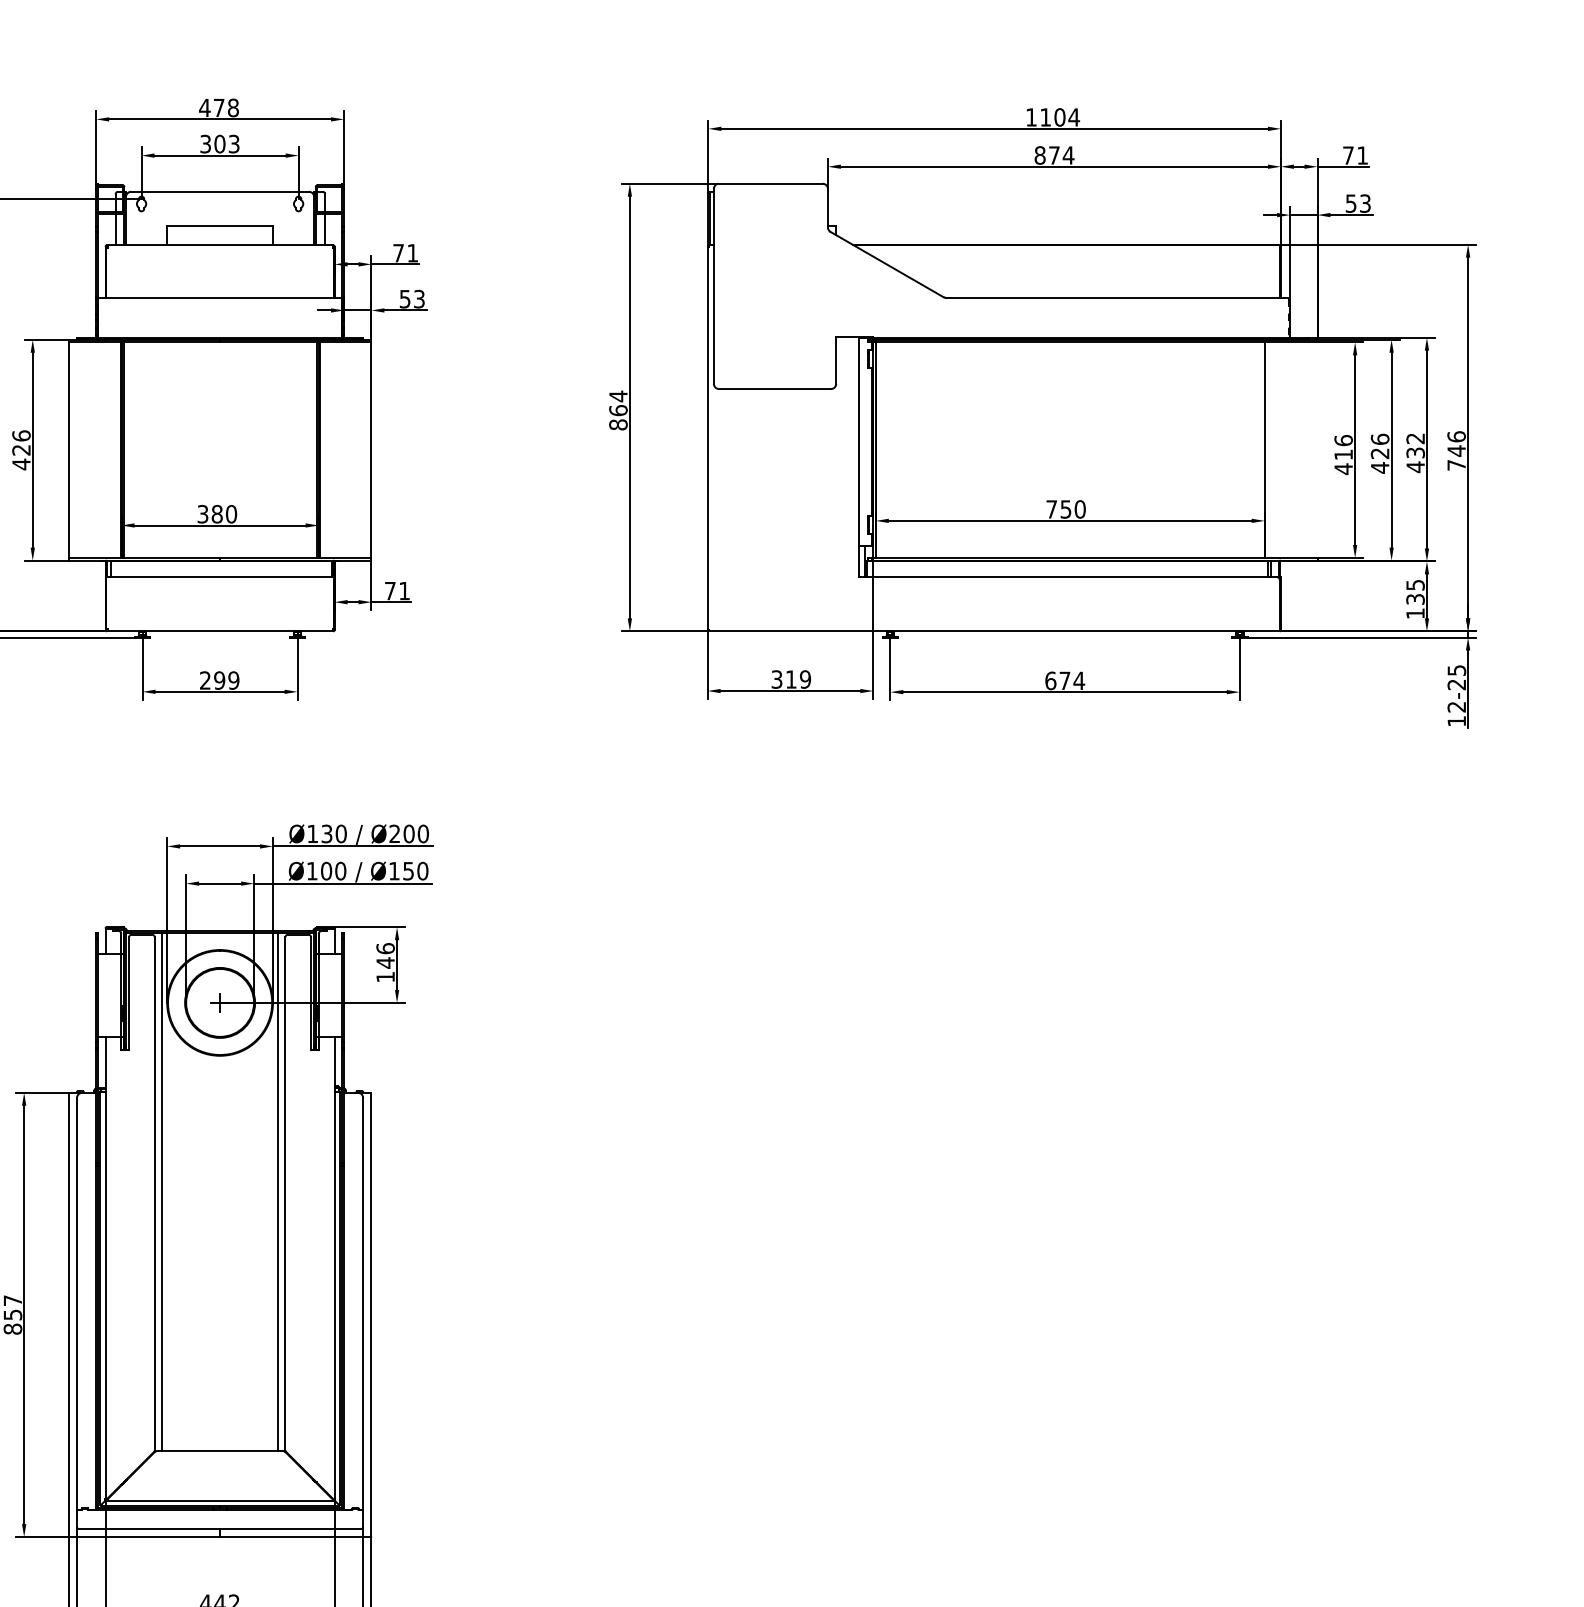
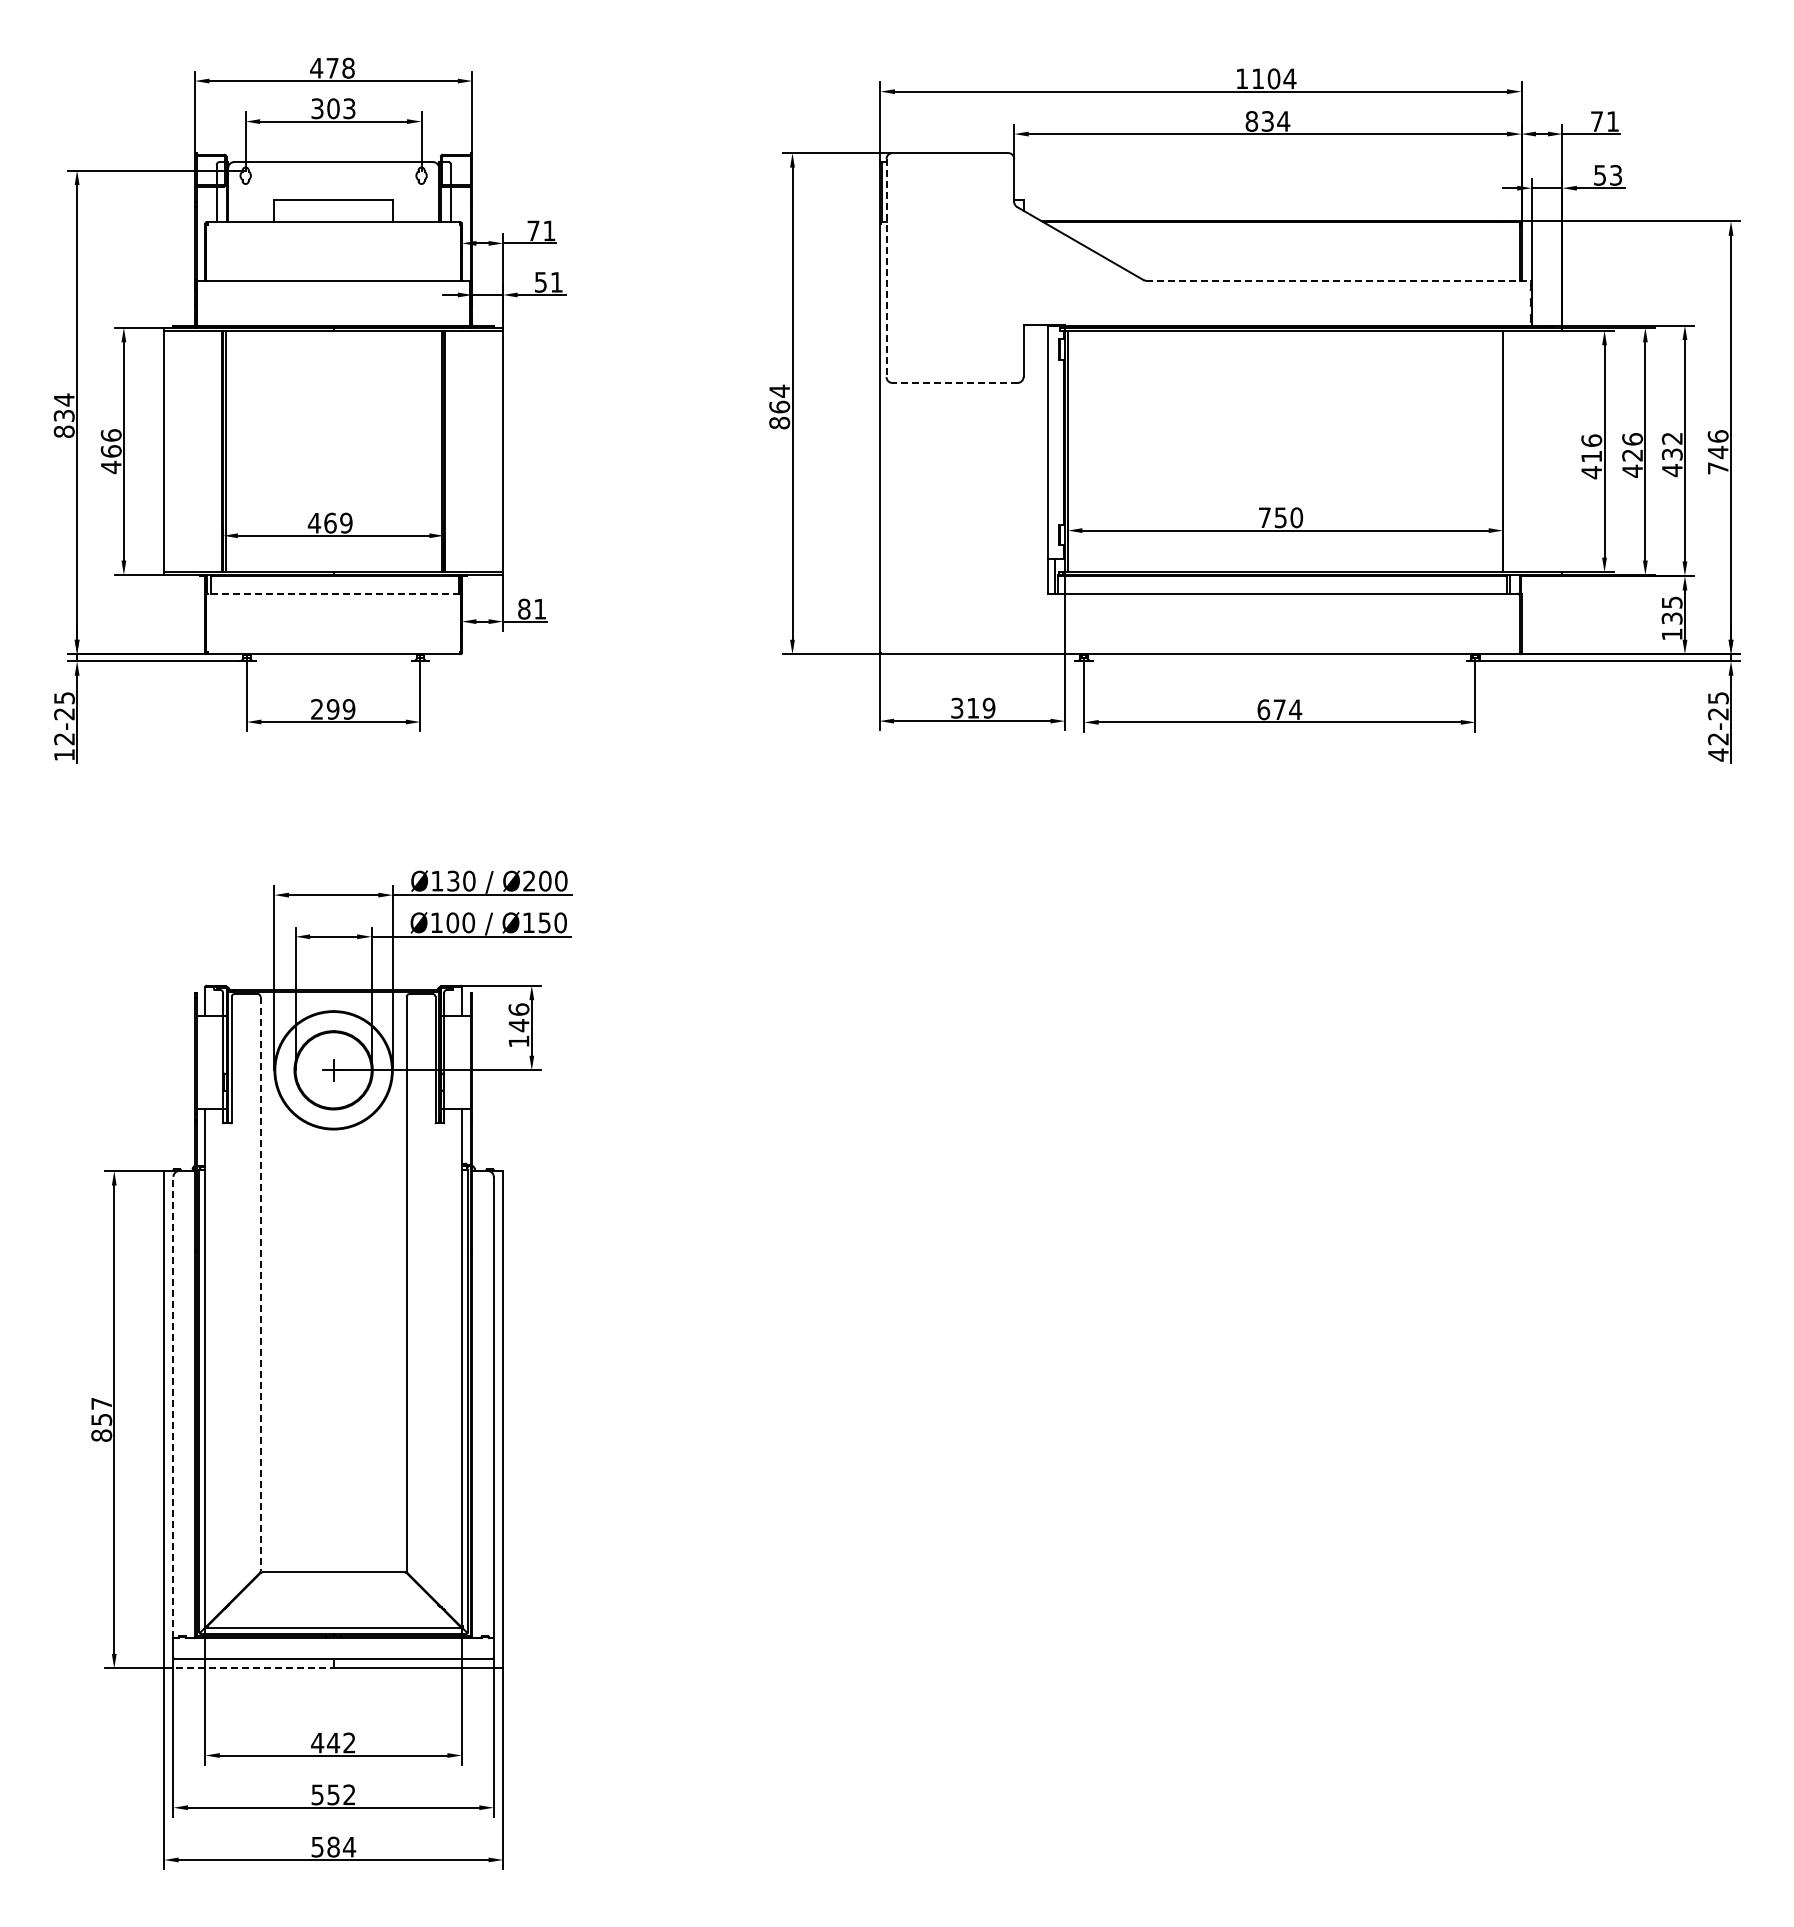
text: (1054, 155) -> (1267, 121), 874 -> 834
line: (713, 286) -> (886, 268), solid -> dashed
line: (1118, 297) -> (1339, 280), solid -> dashed
text: (419, 298) -> (556, 281), 53 -> 51
line: (775, 388) -> (955, 382), solid -> dashed
text: (20, 450) -> (110, 451), 426 -> 466
text: (216, 513) -> (329, 522), 380 -> 469
line: (219, 577) -> (333, 593), solid -> dashed
text: (390, 590) -> (524, 608), 71 -> 81
text: (1456, 720) -> (1718, 754), 12-25 -> 42-25
line: (161, 1191) -> (268, 1281), removed
line: (278, 1191) -> (398, 1281), removed
line: (154, 1194) -> (260, 1284), solid -> dashed
line: (77, 1304) -> (173, 1407), solid -> dashed
line: (144, 1537) -> (249, 1668), solid -> dashed

